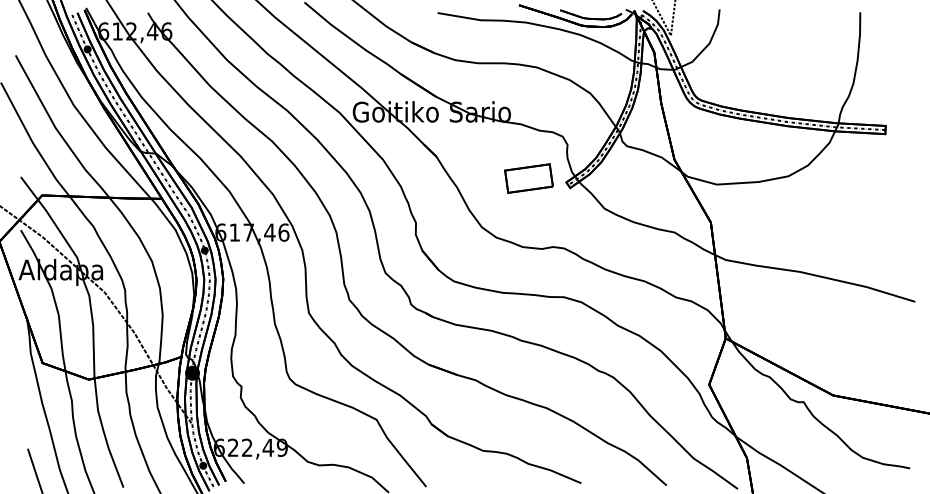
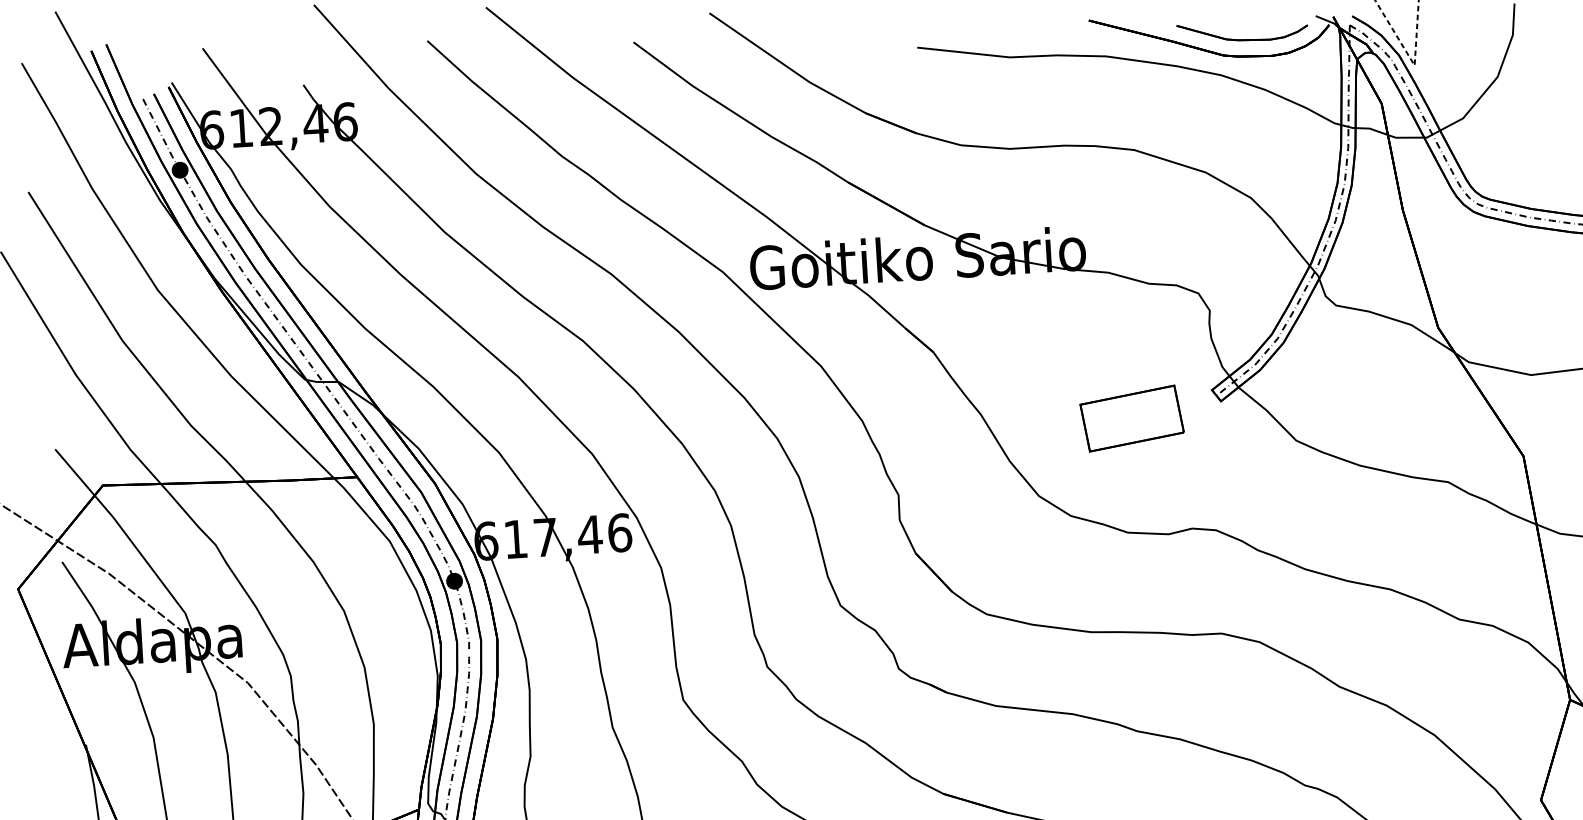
part: (528, 178) -> (1131, 418), moved

